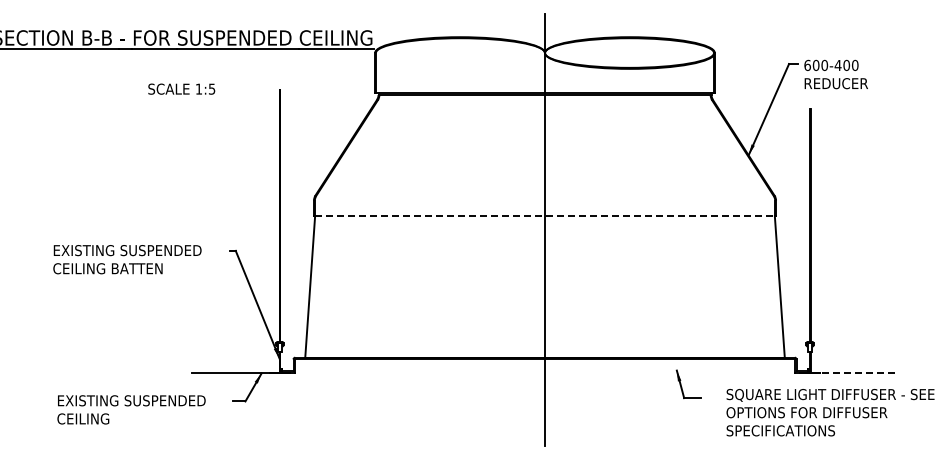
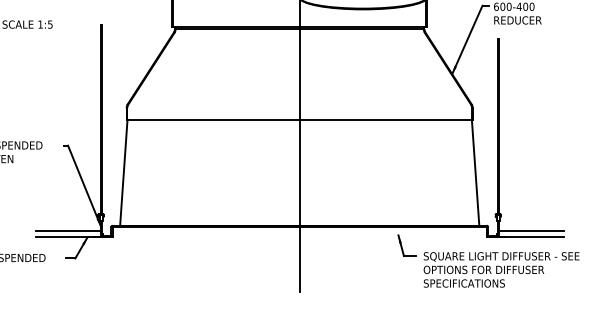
line: (545, 216) -> (300, 119), dashed -> solid
line: (235, 364) -> (67, 230), added
line: (853, 364) -> (530, 230), added
line: (854, 372) -> (531, 236), dashed -> solid
text: (830, 412) -> (501, 269), moved

